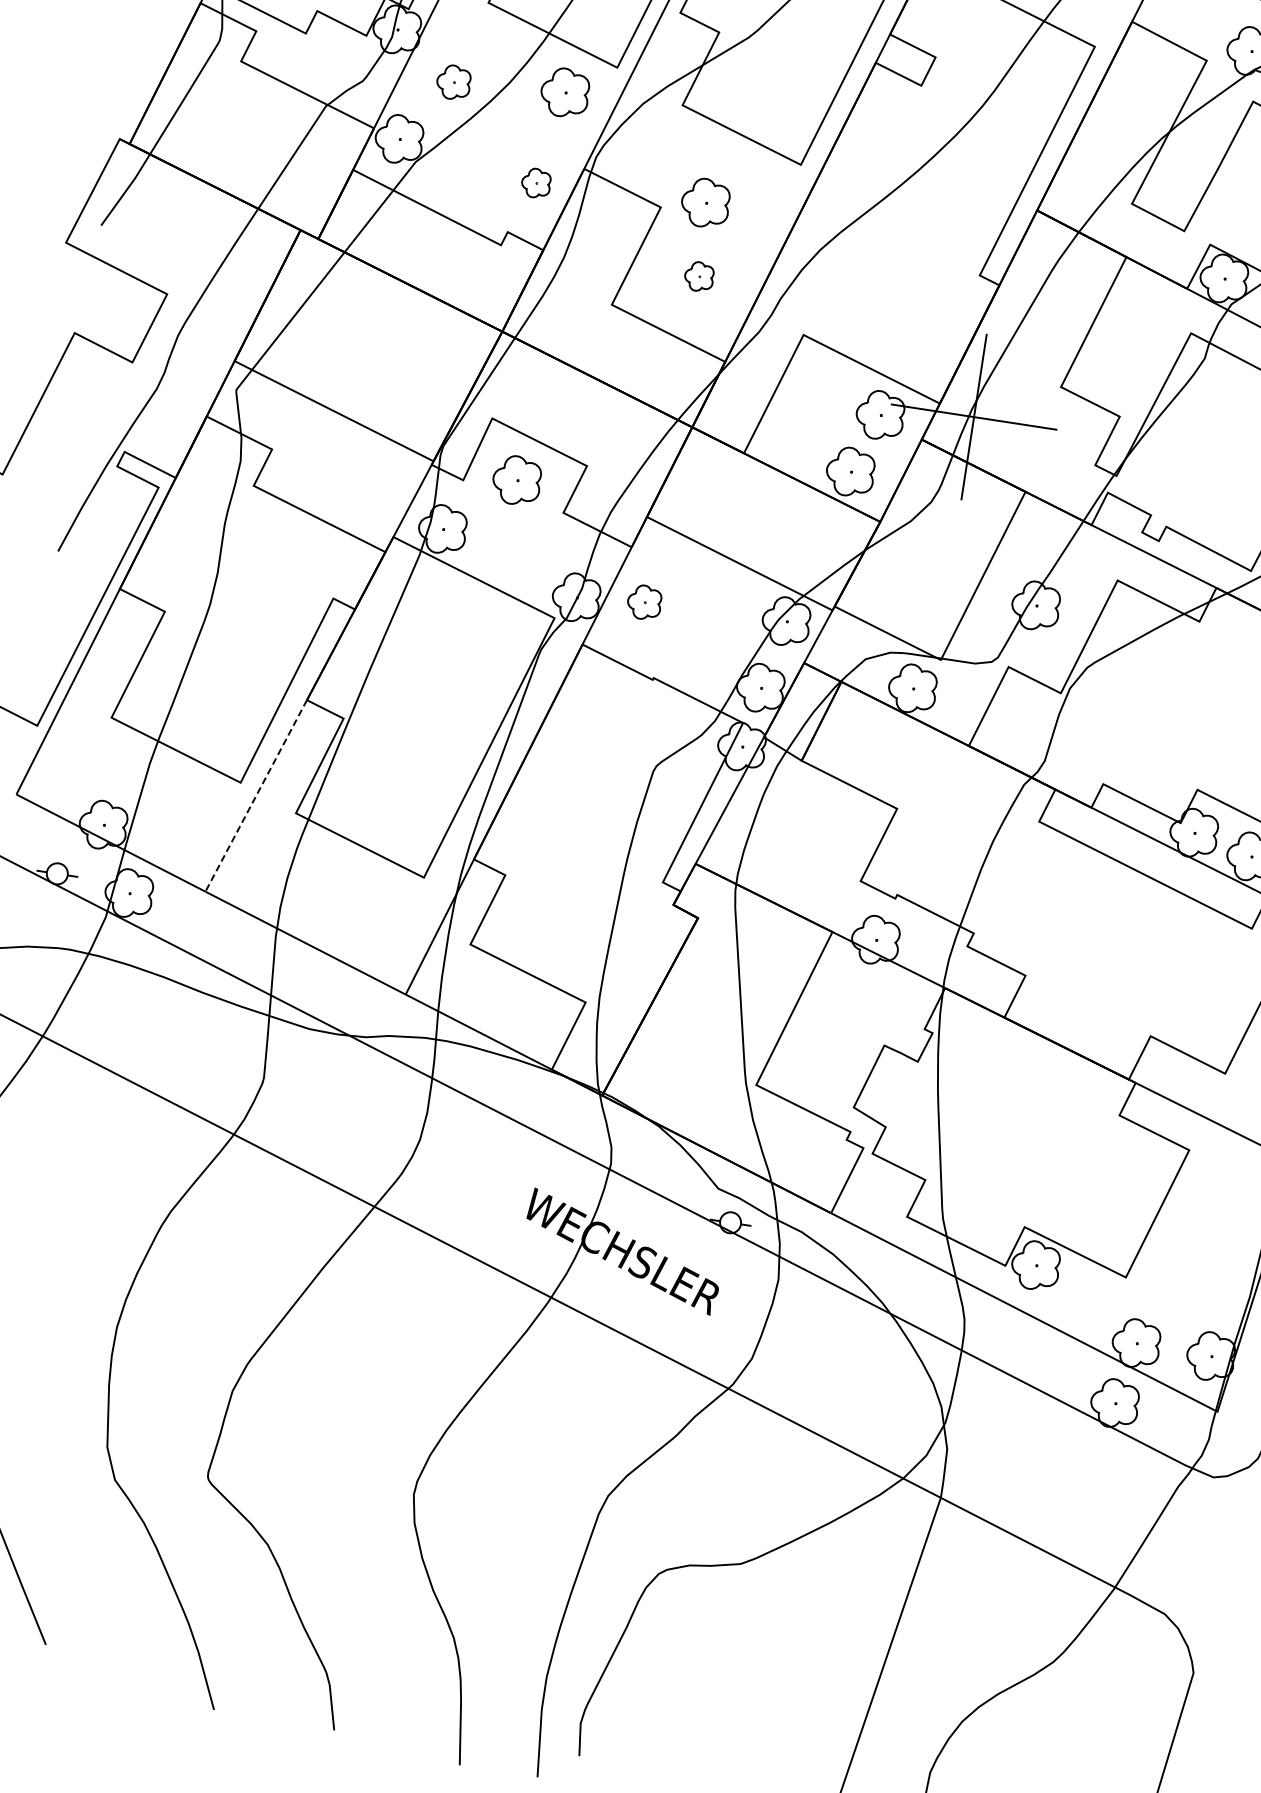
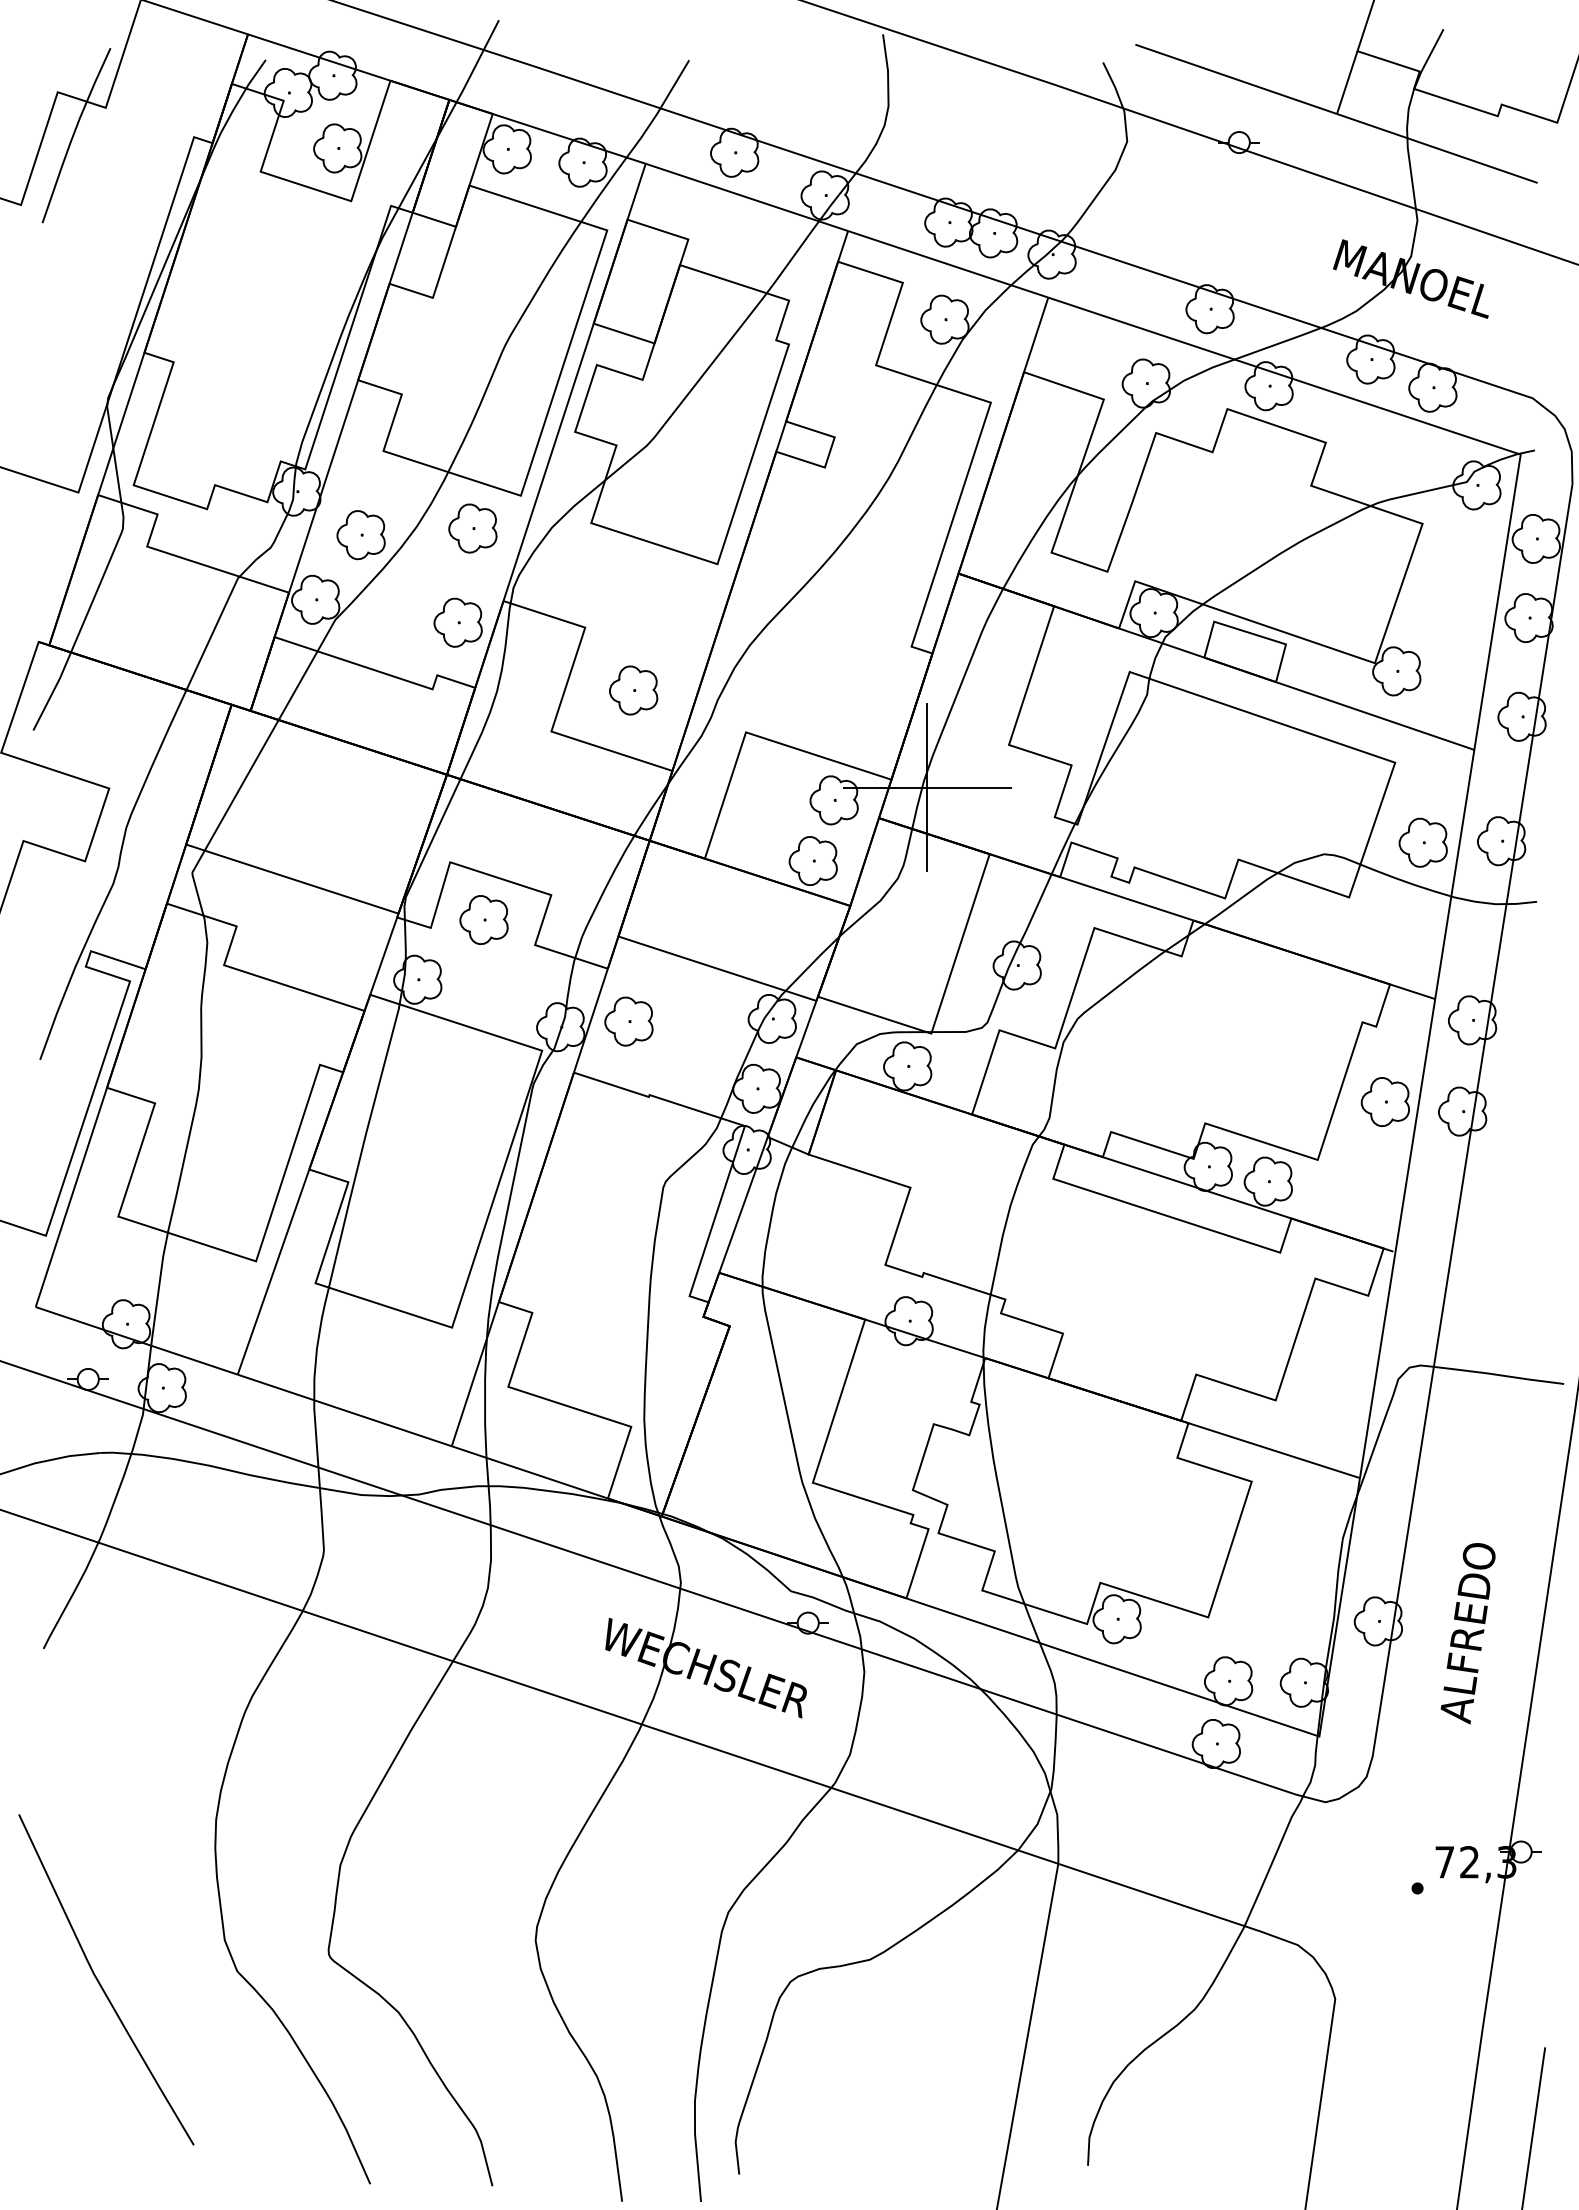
part: (453, 82) -> (360, 535), size x1.43
part: (535, 183) -> (457, 622), size x1.67
part: (705, 202) -> (628, 616), removed
part: (698, 276) -> (633, 690), size x1.67
part: (644, 602) -> (628, 1021), size x1.43
line: (256, 796) -> (273, 1272), dashed -> solid

